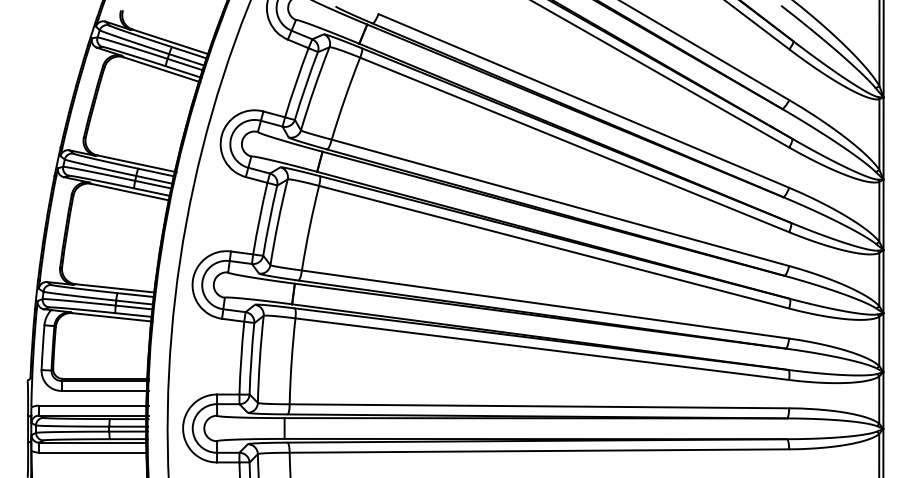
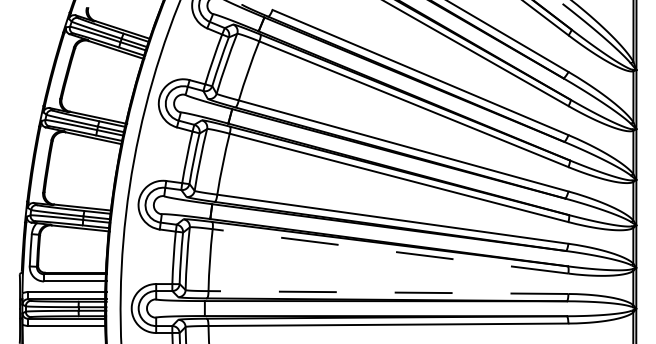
line: (542, 349) -> (390, 251), solid -> dashed
line: (539, 406) -> (388, 292), solid -> dashed

